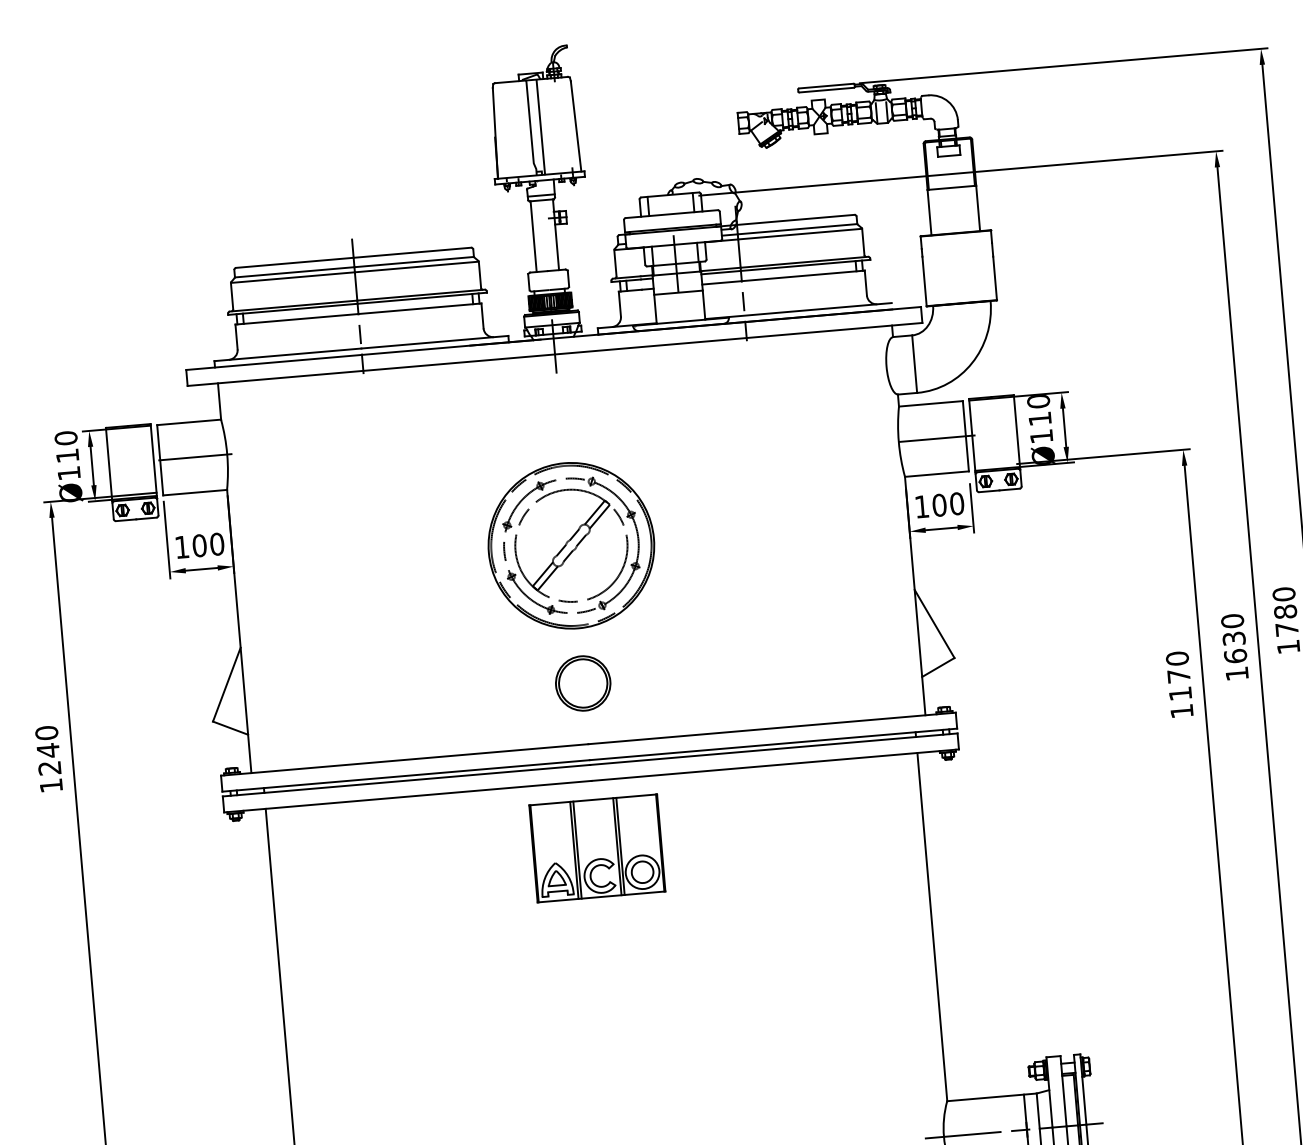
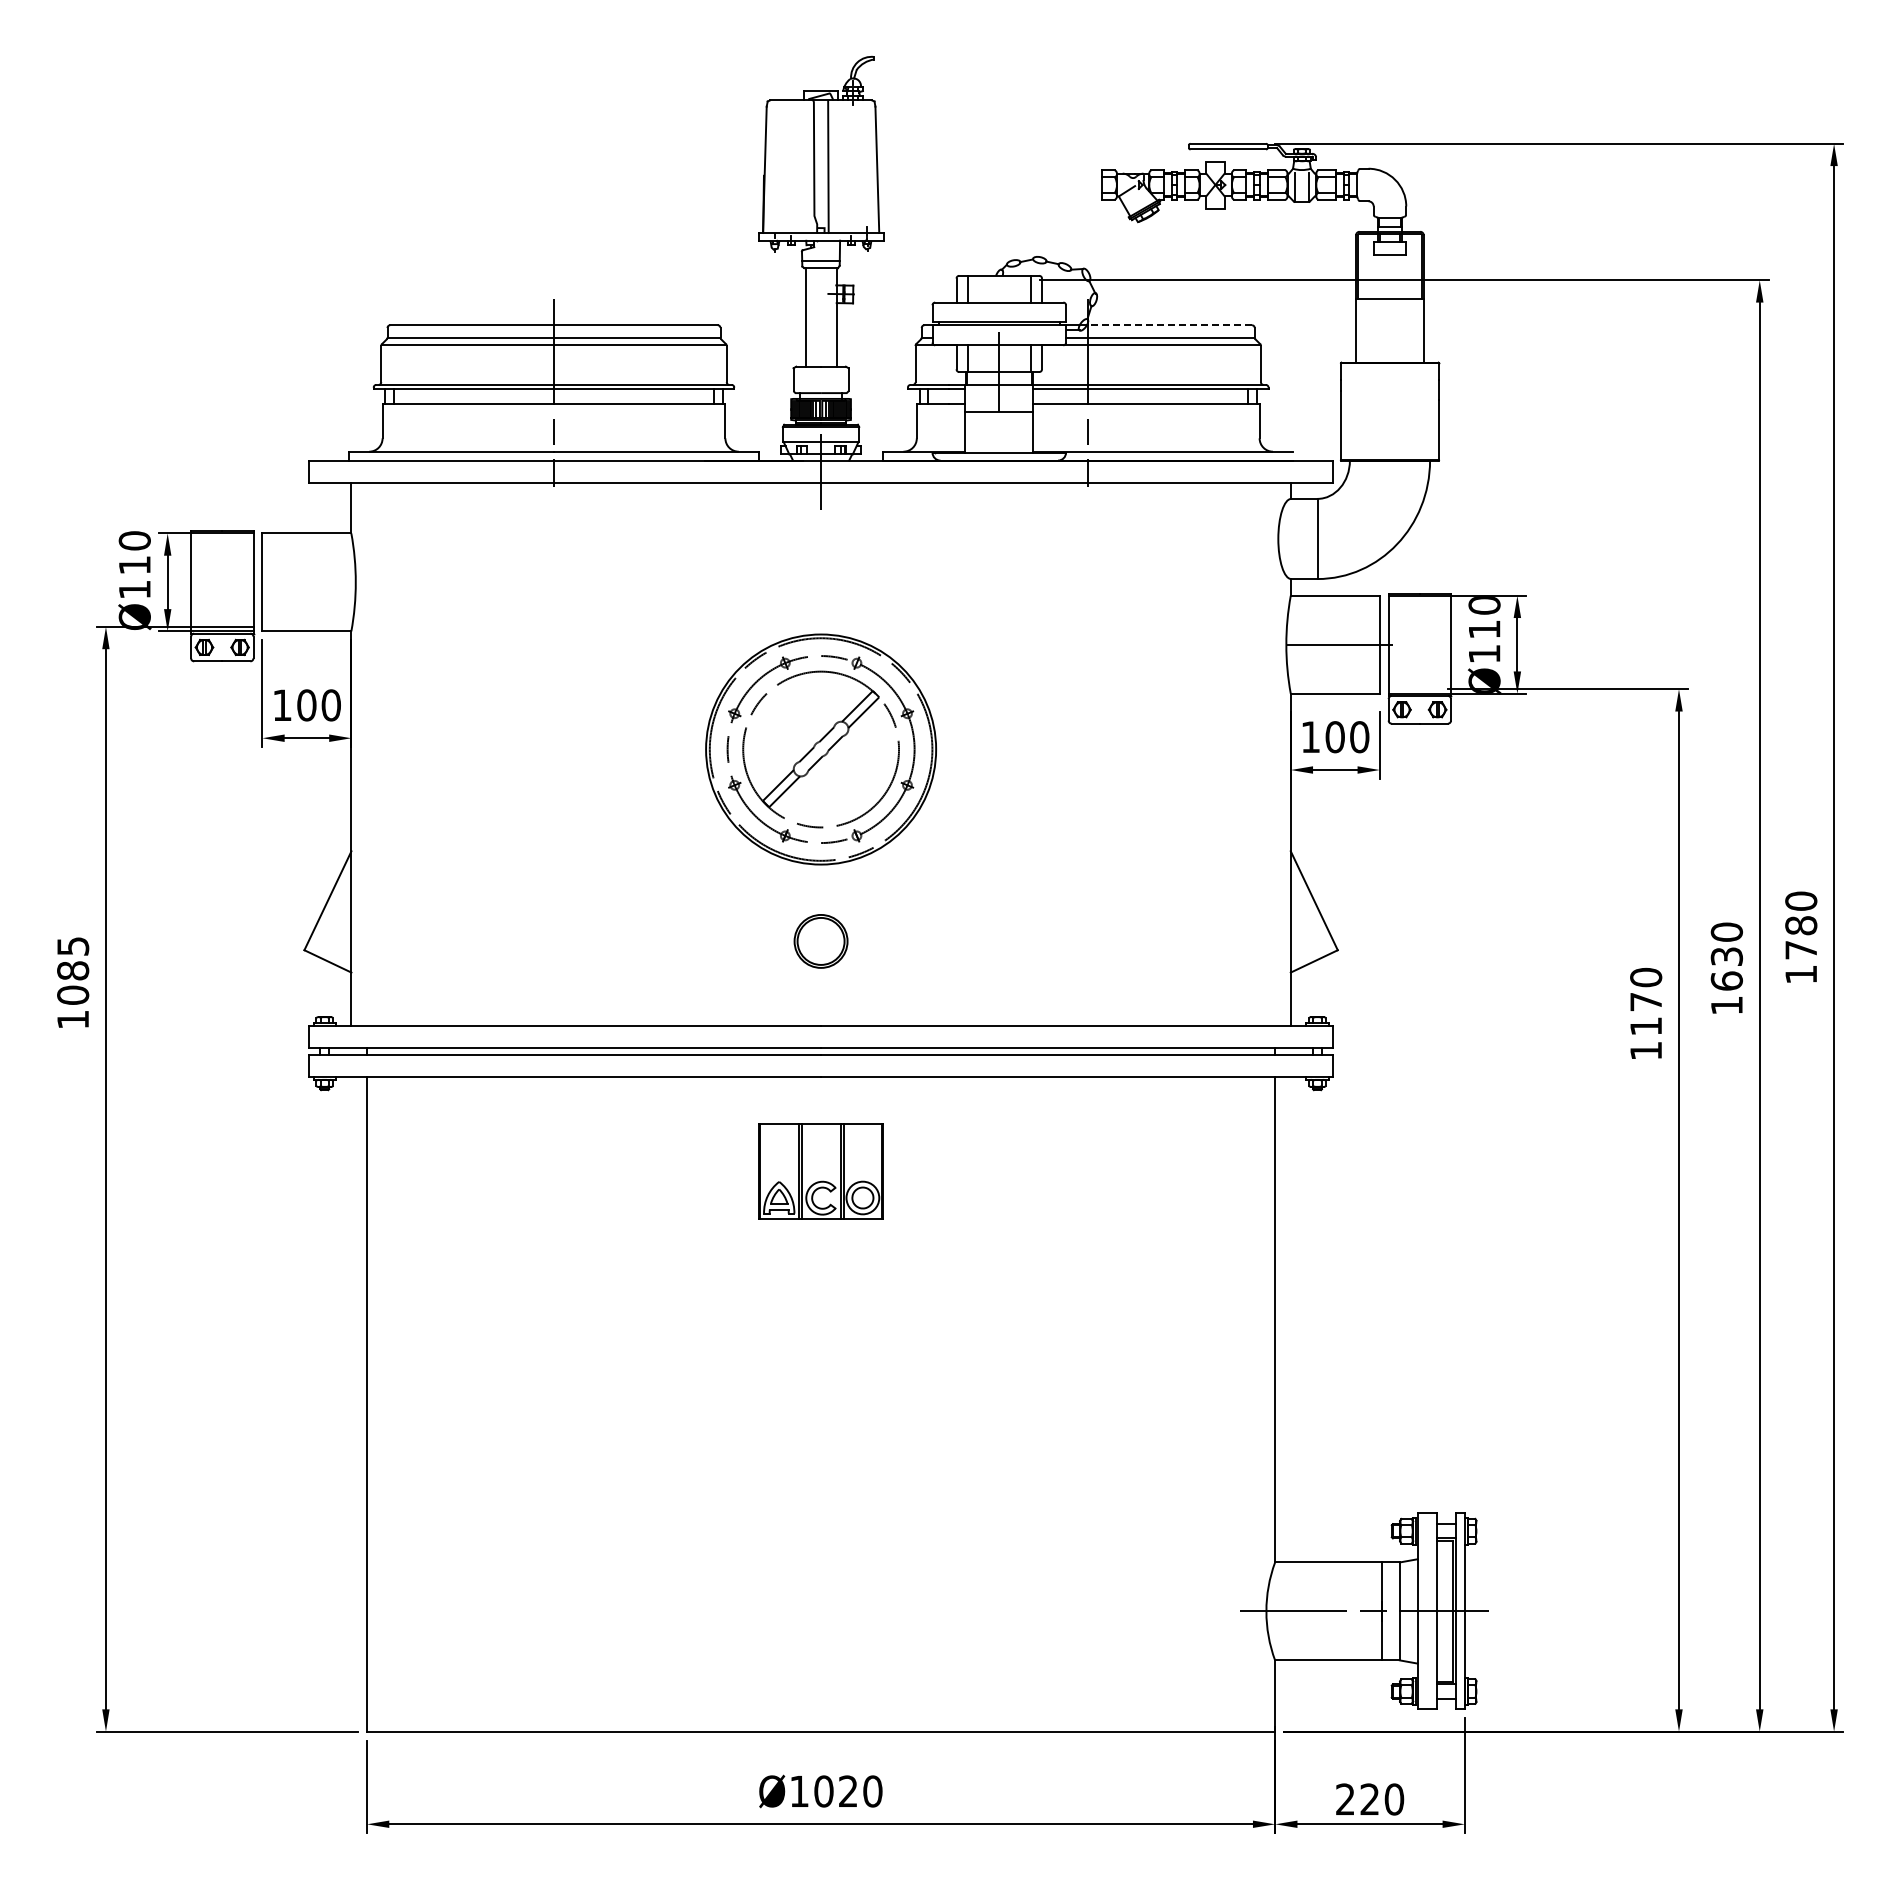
line: (796, 220) -> (1170, 325), solid -> dashed
line: (195, 457) -> (311, 582), removed
part: (582, 683) -> (820, 941), size x0.7
text: (48, 750) -> (73, 970), 1240 -> 1085
part: (596, 847) -> (820, 1170), size x0.7

